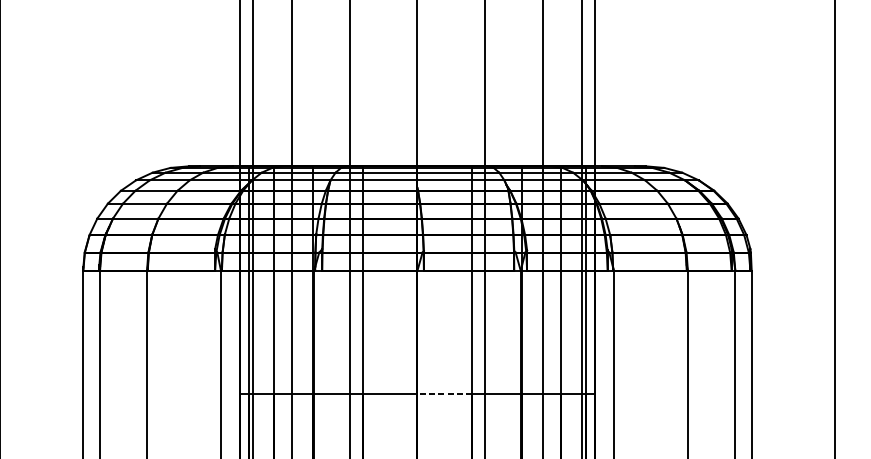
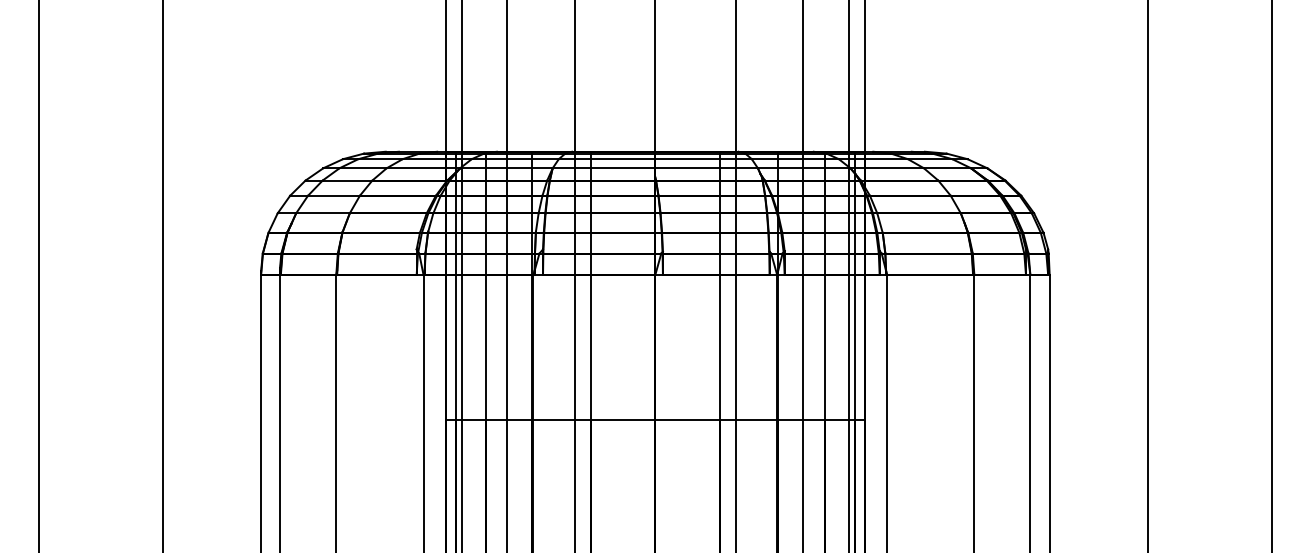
line: (444, 394) -> (687, 420), dashed -> solid

